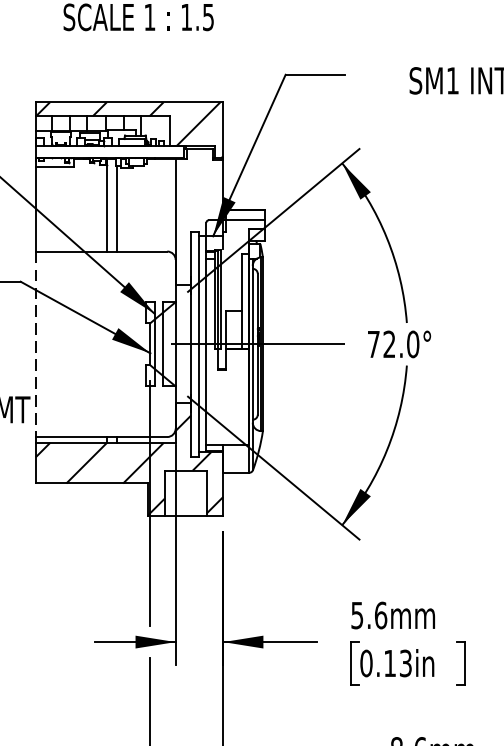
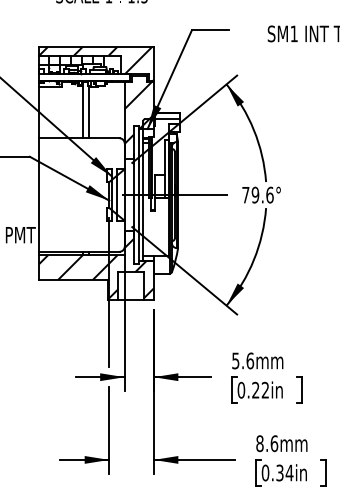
hatch: (198, 209) -> (138, 112), added
text: (400, 343) -> (262, 194), 72.0° -> 79.6°
line: (36, 345) -> (39, 195), dashed -> solid
text: (397, 662) -> (260, 389), 0.13in -> 0.22in

